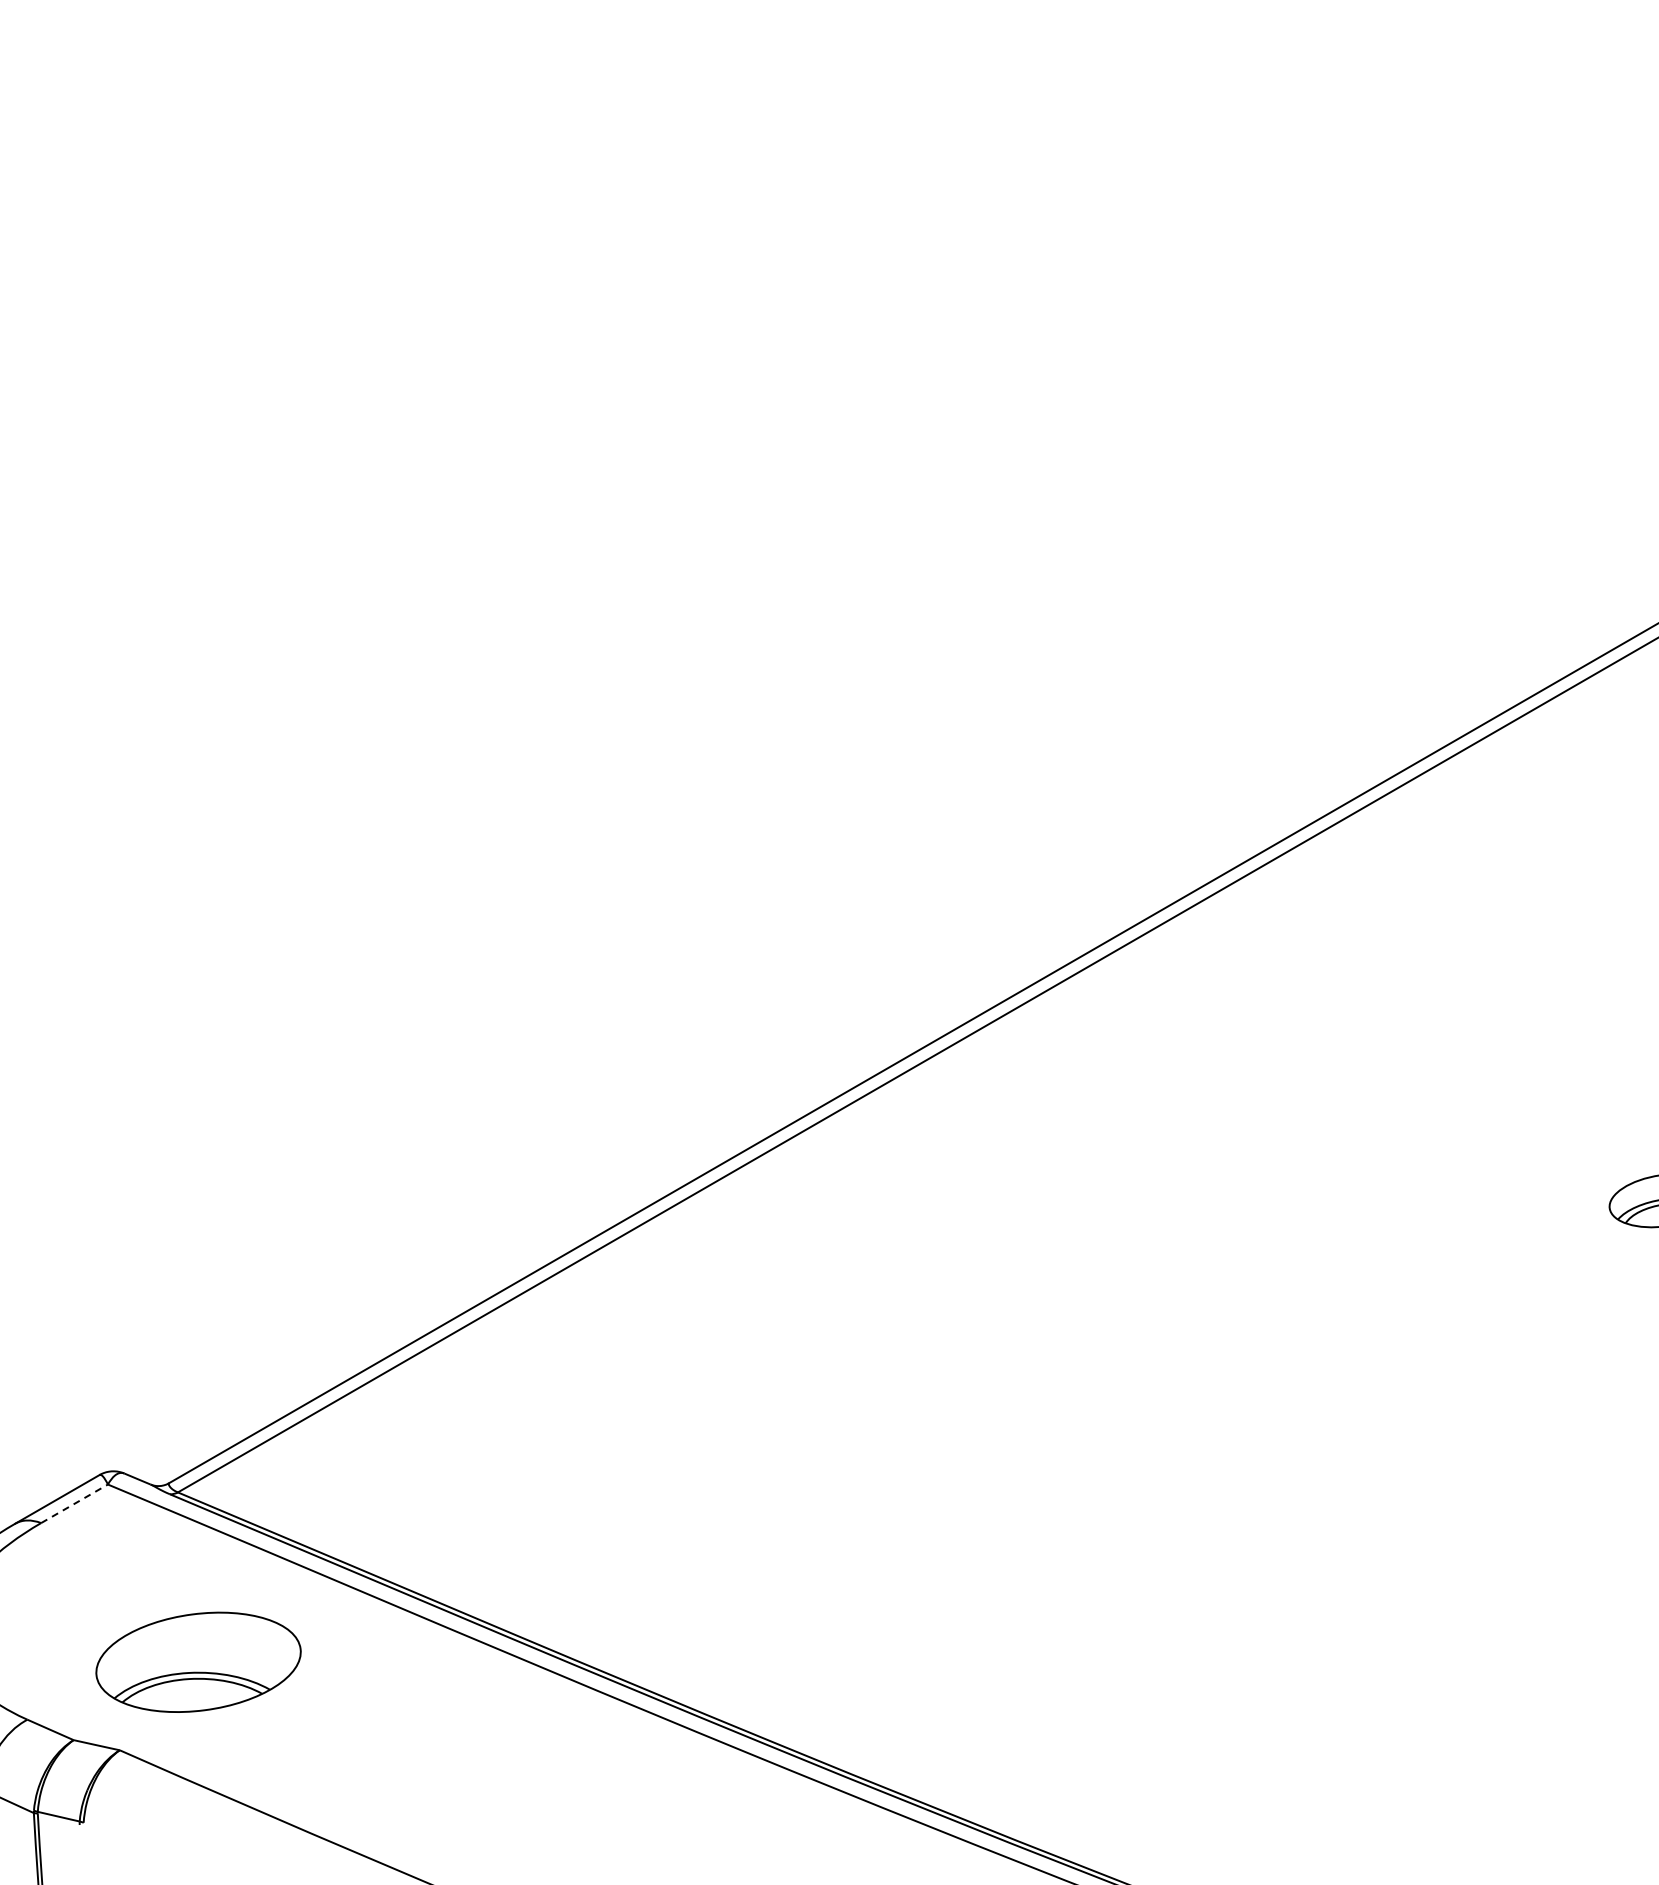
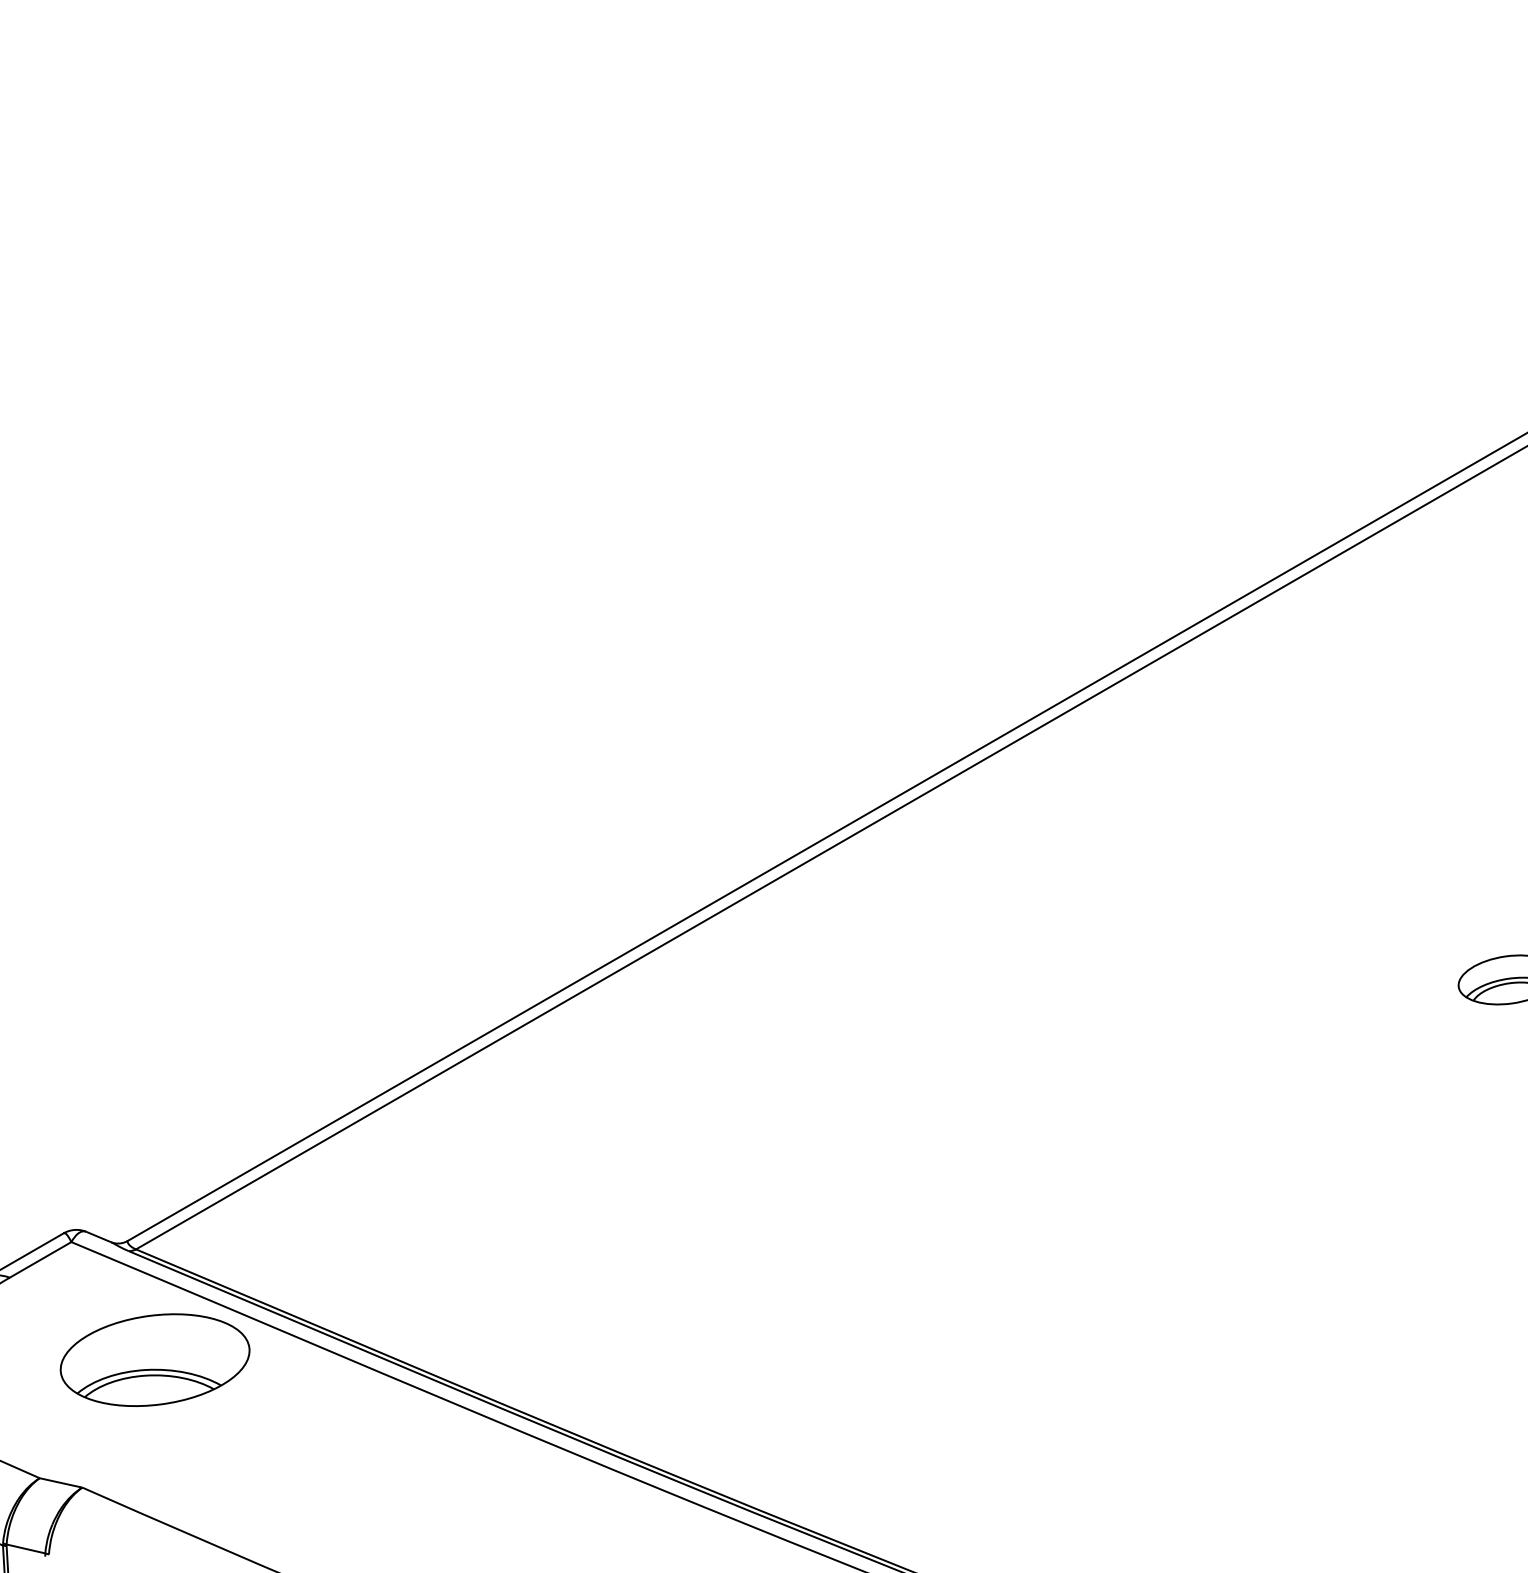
line: (74, 1503) -> (40, 1259), dashed -> solid
part: (198, 1661) -> (155, 1359), moved

